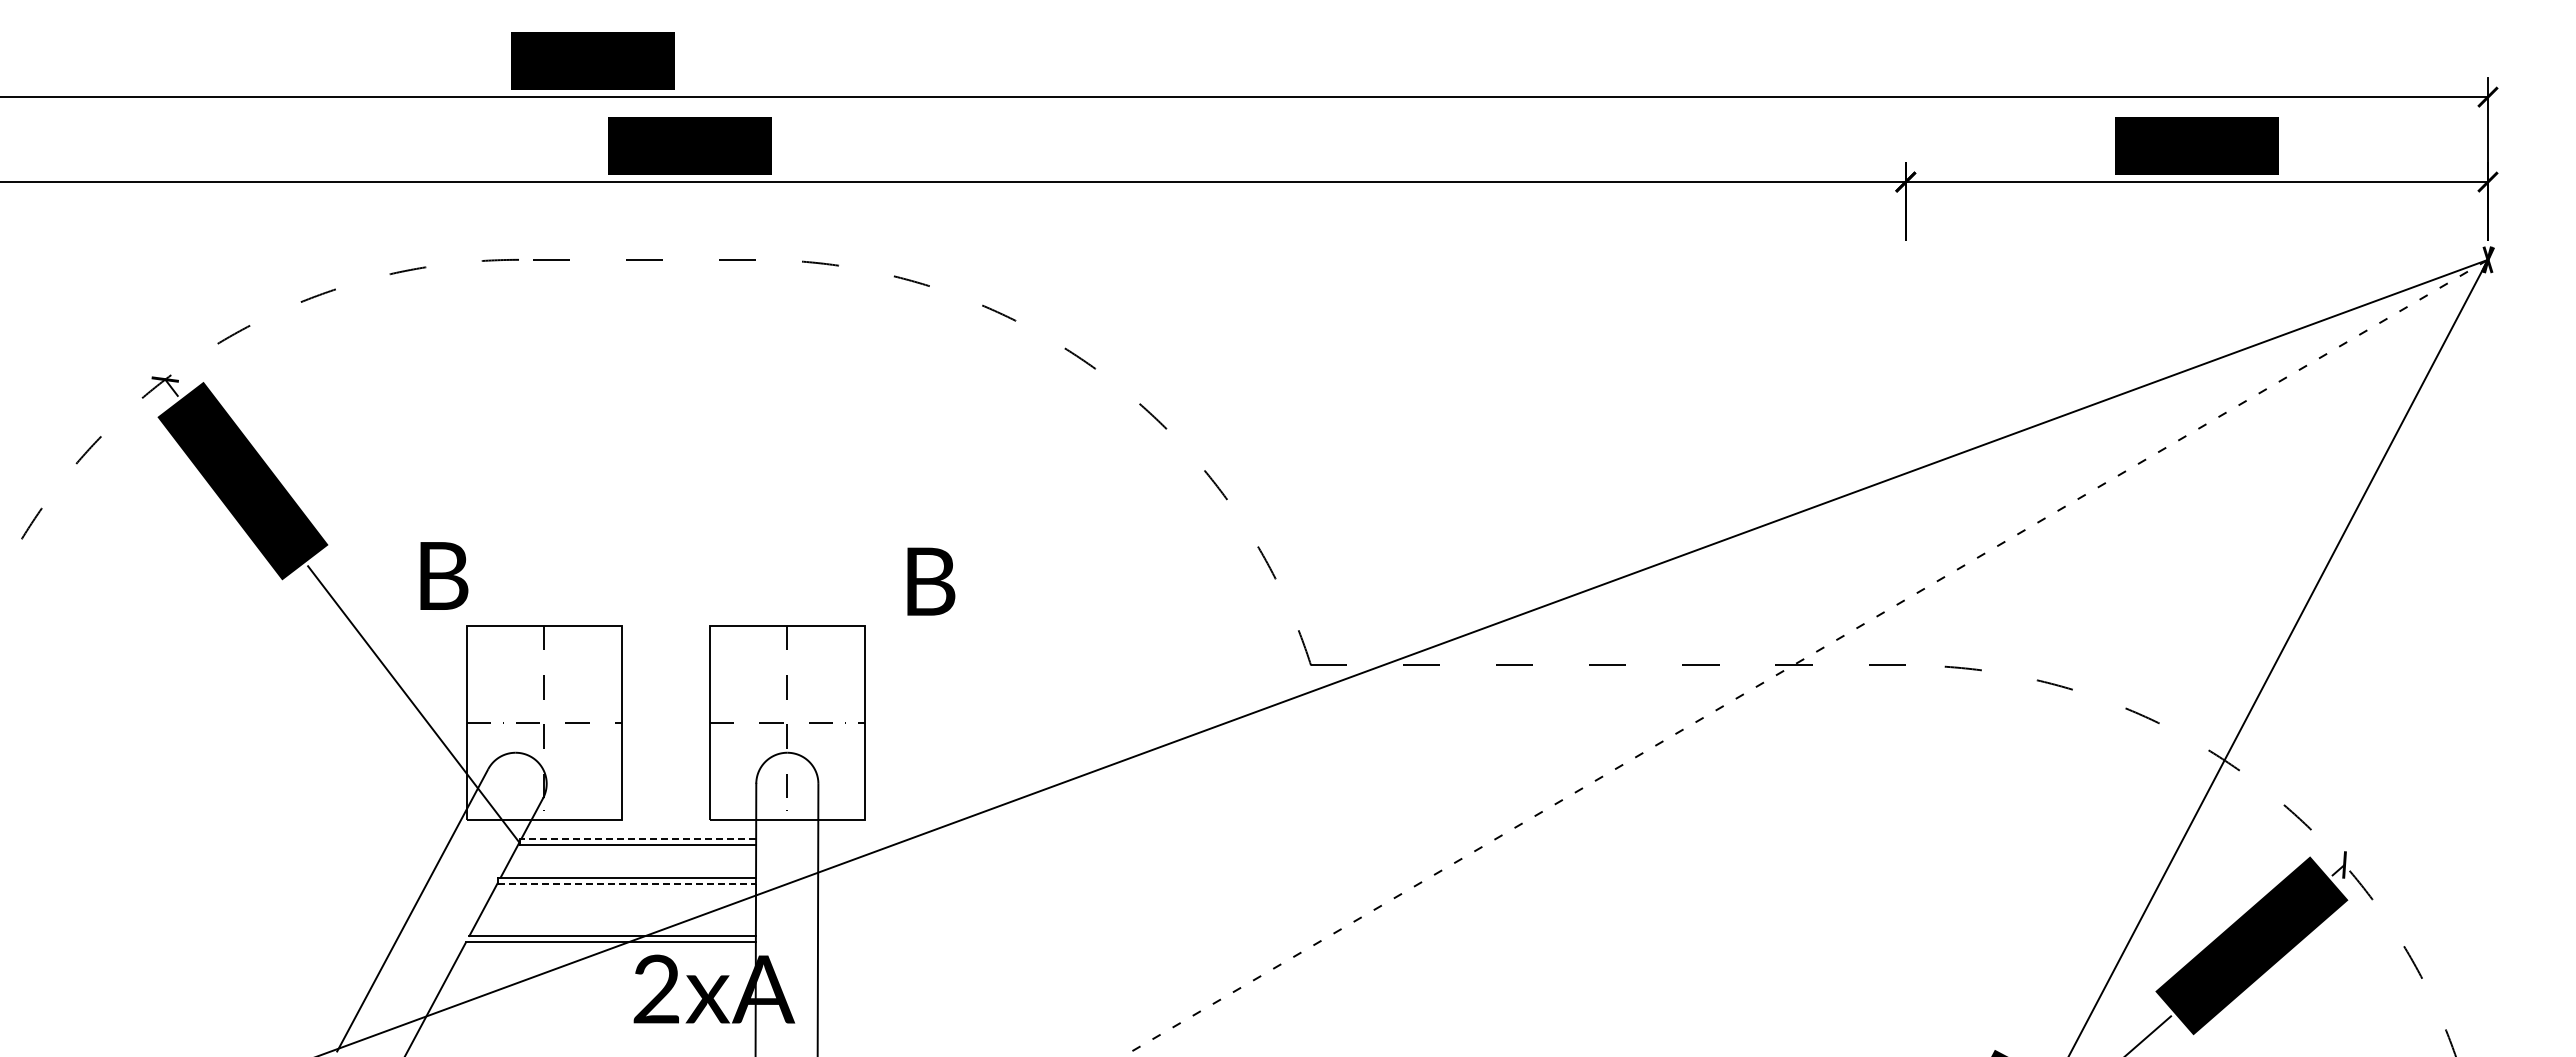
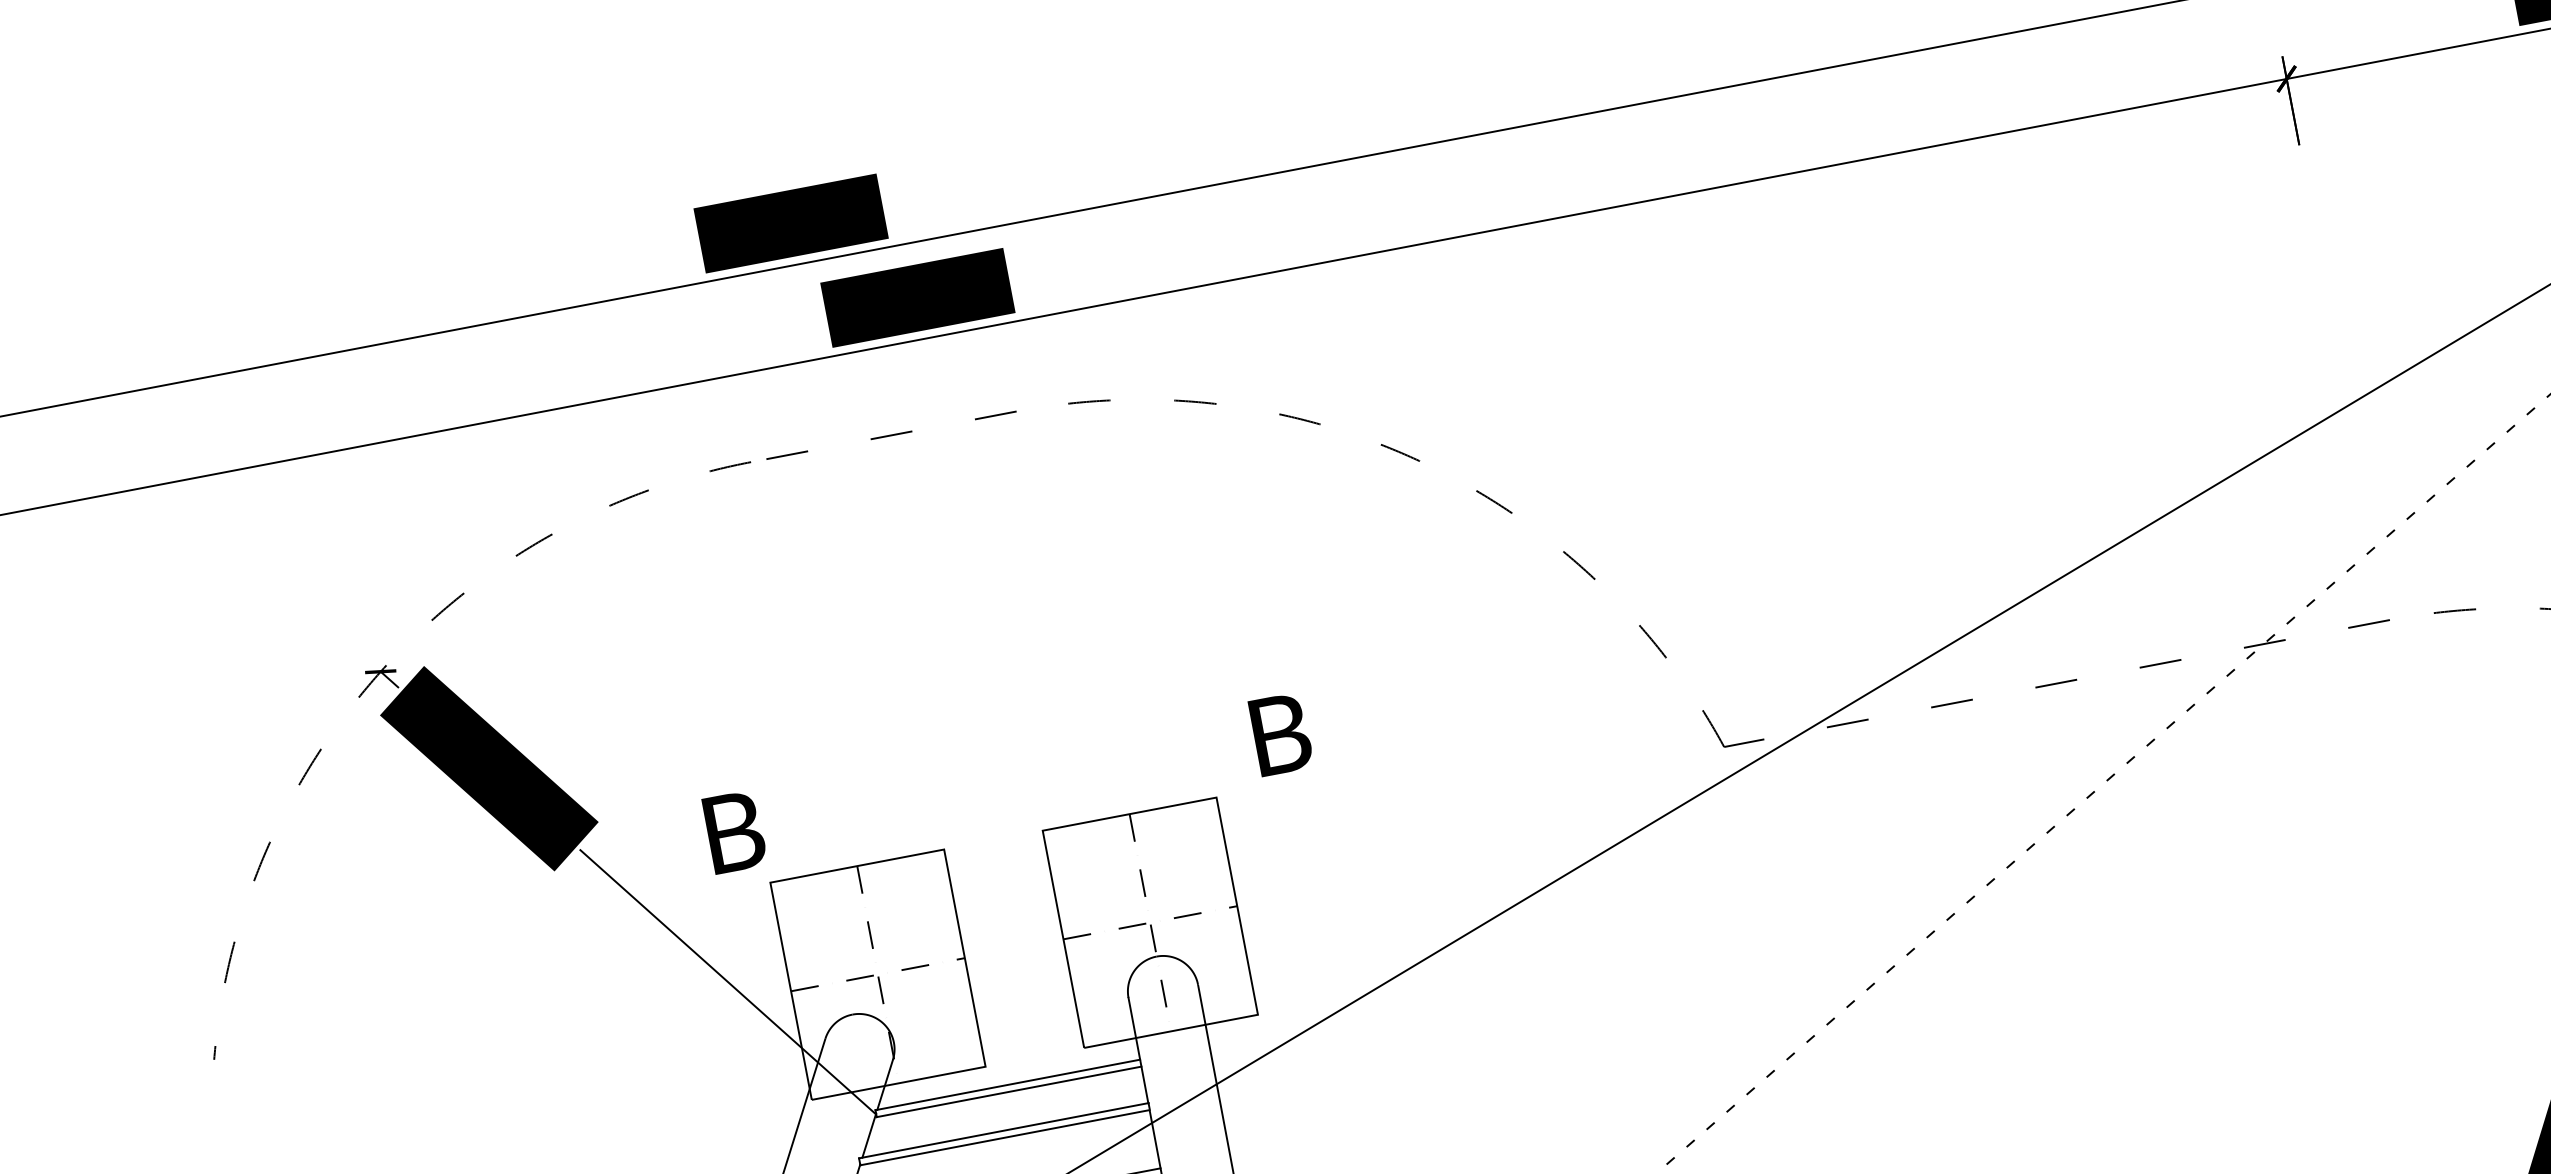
line: (637, 838) -> (1007, 1084), dashed -> solid
line: (627, 883) -> (1005, 1137), dashed -> solid

